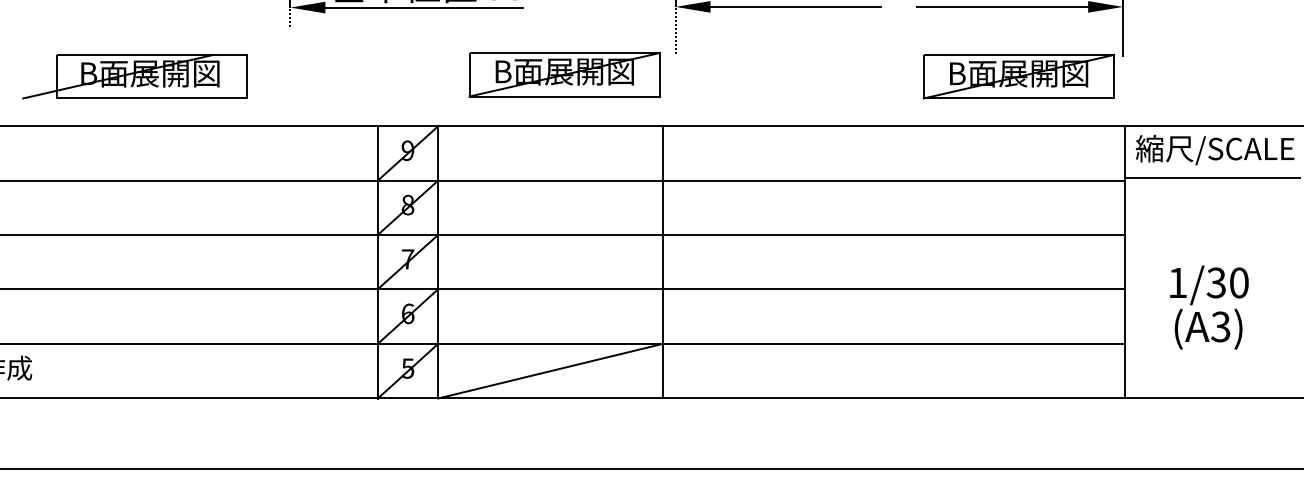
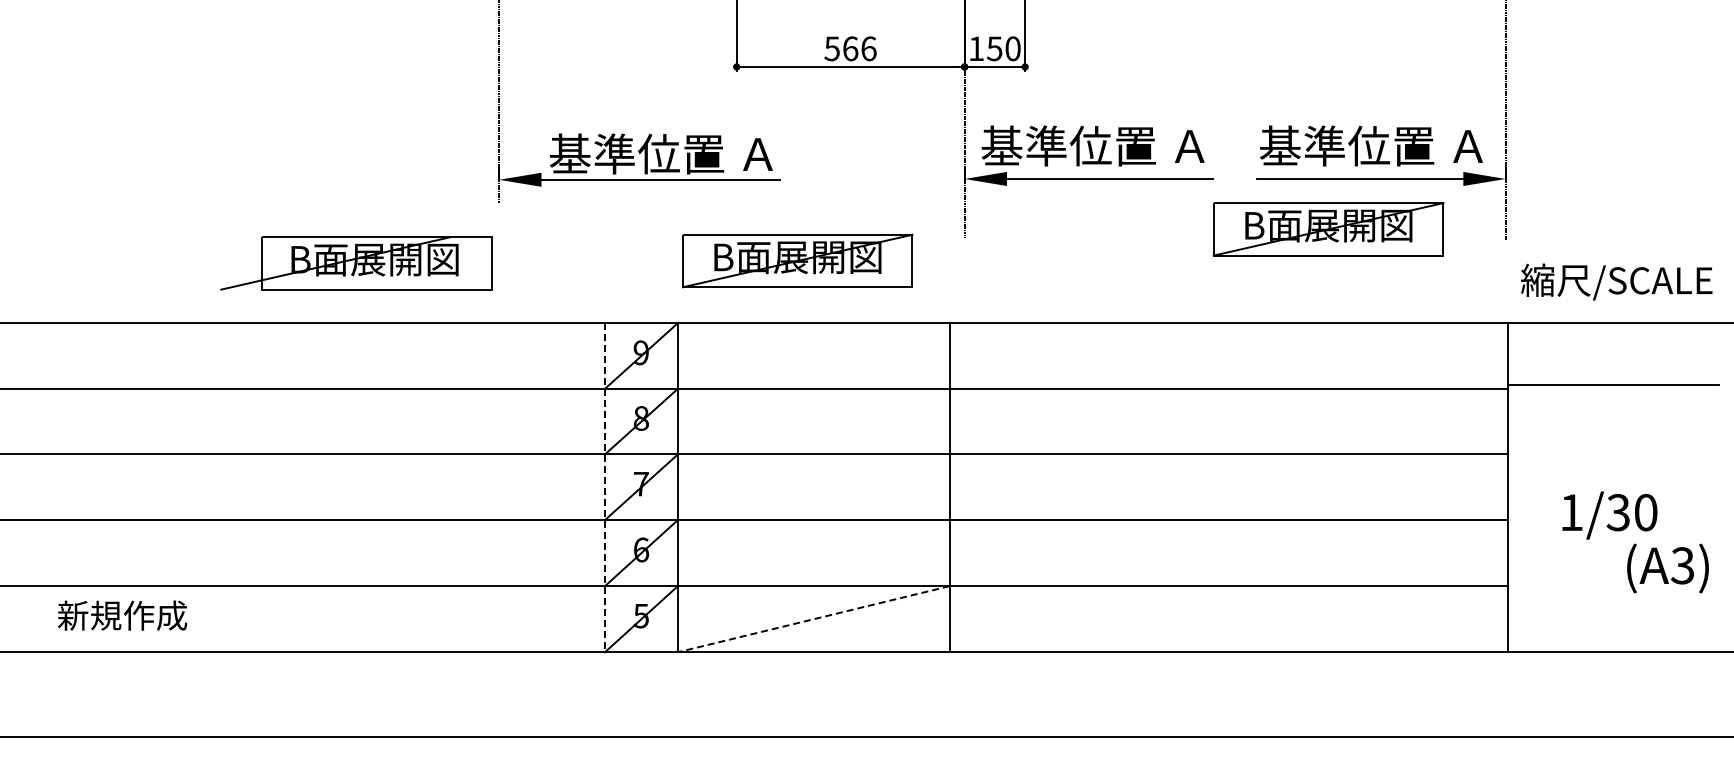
part: (564, 74) -> (797, 260), moved
part: (135, 76) -> (356, 263), moved
part: (1018, 76) -> (1328, 229), moved
text: (1214, 149) -> (1616, 281), moved
line: (377, 262) -> (604, 487), solid -> dashed
text: (1208, 329) -> (1667, 568), moved
line: (550, 371) -> (813, 619), solid -> dashed

